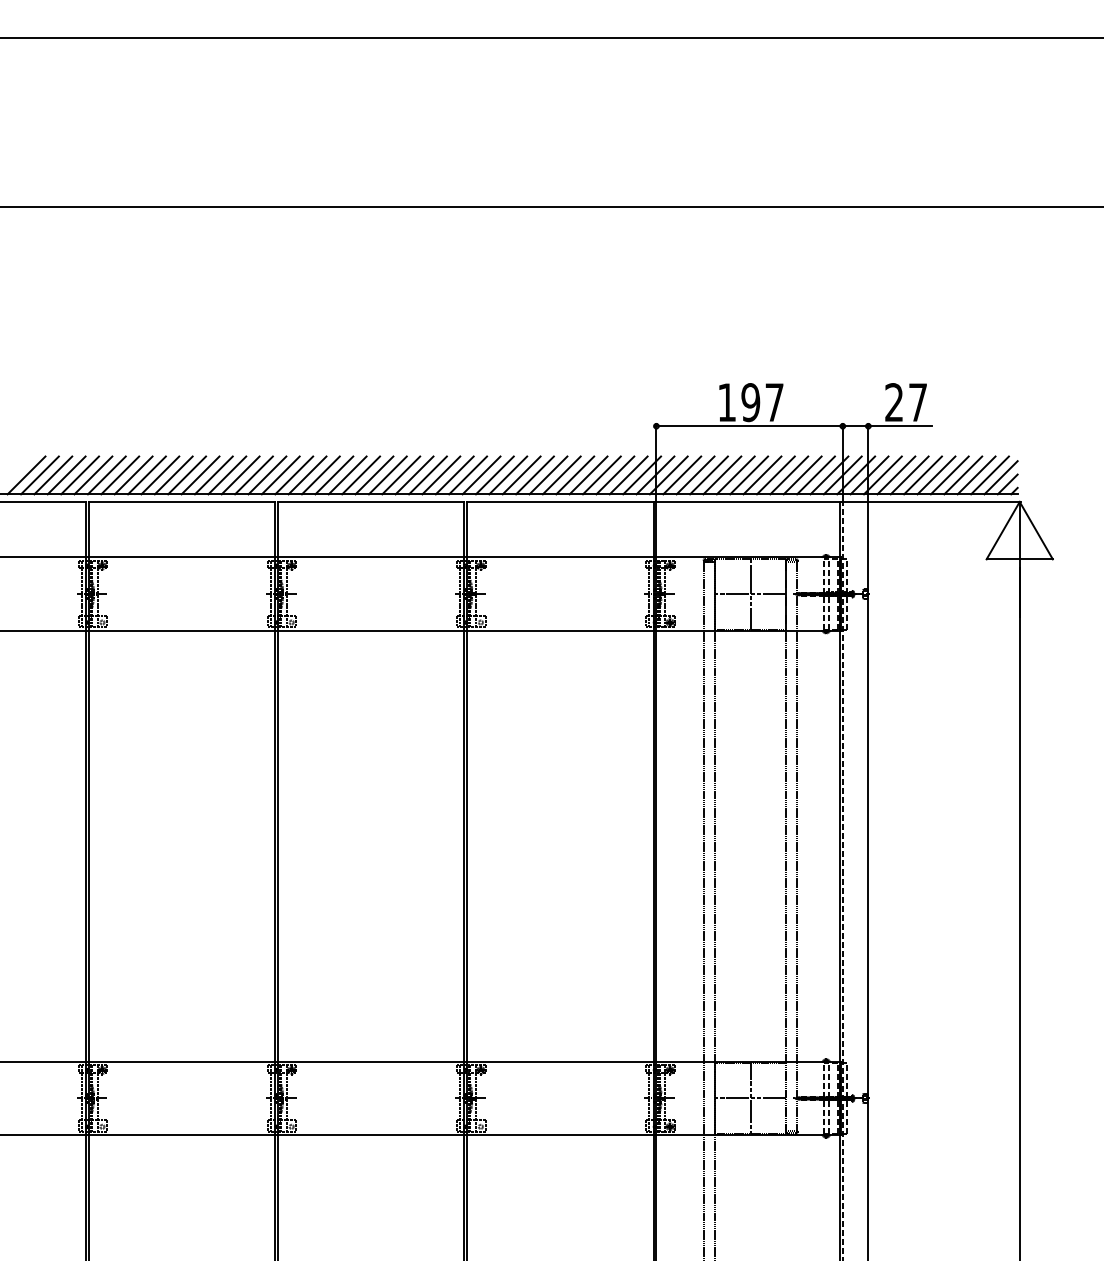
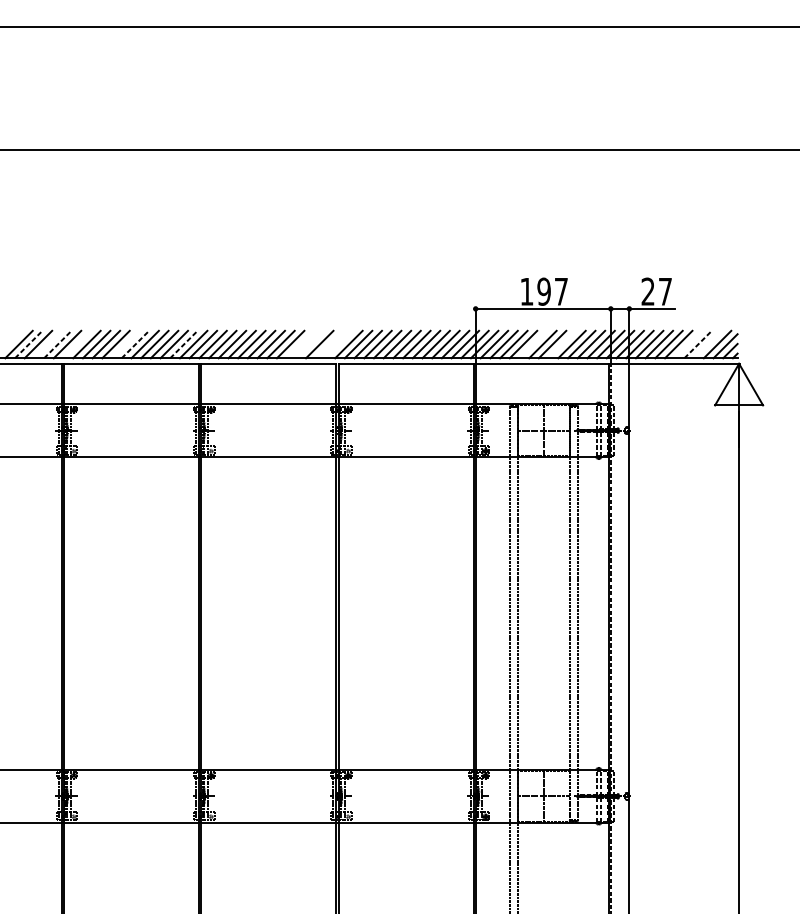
line: (39, 475) -> (28, 344), solid -> dashed
line: (66, 475) -> (48, 344), removed
line: (80, 475) -> (58, 344), solid -> dashed
line: (106, 475) -> (77, 344), removed
line: (173, 475) -> (125, 344), removed
line: (187, 475) -> (135, 344), solid -> dashed
line: (254, 475) -> (184, 344), solid -> dashed
line: (414, 475) -> (300, 344), removed
line: (427, 475) -> (309, 344), removed
line: (454, 475) -> (329, 344), removed
line: (468, 475) -> (339, 344), removed
line: (735, 475) -> (533, 344), removed
line: (775, 475) -> (562, 344), removed
line: (949, 475) -> (688, 344), removed
line: (963, 475) -> (698, 344), solid -> dashed
line: (976, 475) -> (707, 344), removed

